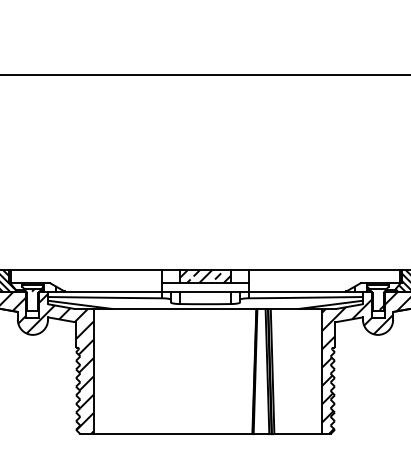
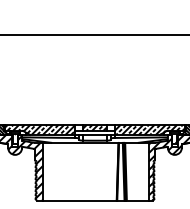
hatch: (87, 280) -> (40, 129), added
hatch: (323, 280) -> (149, 129), added

